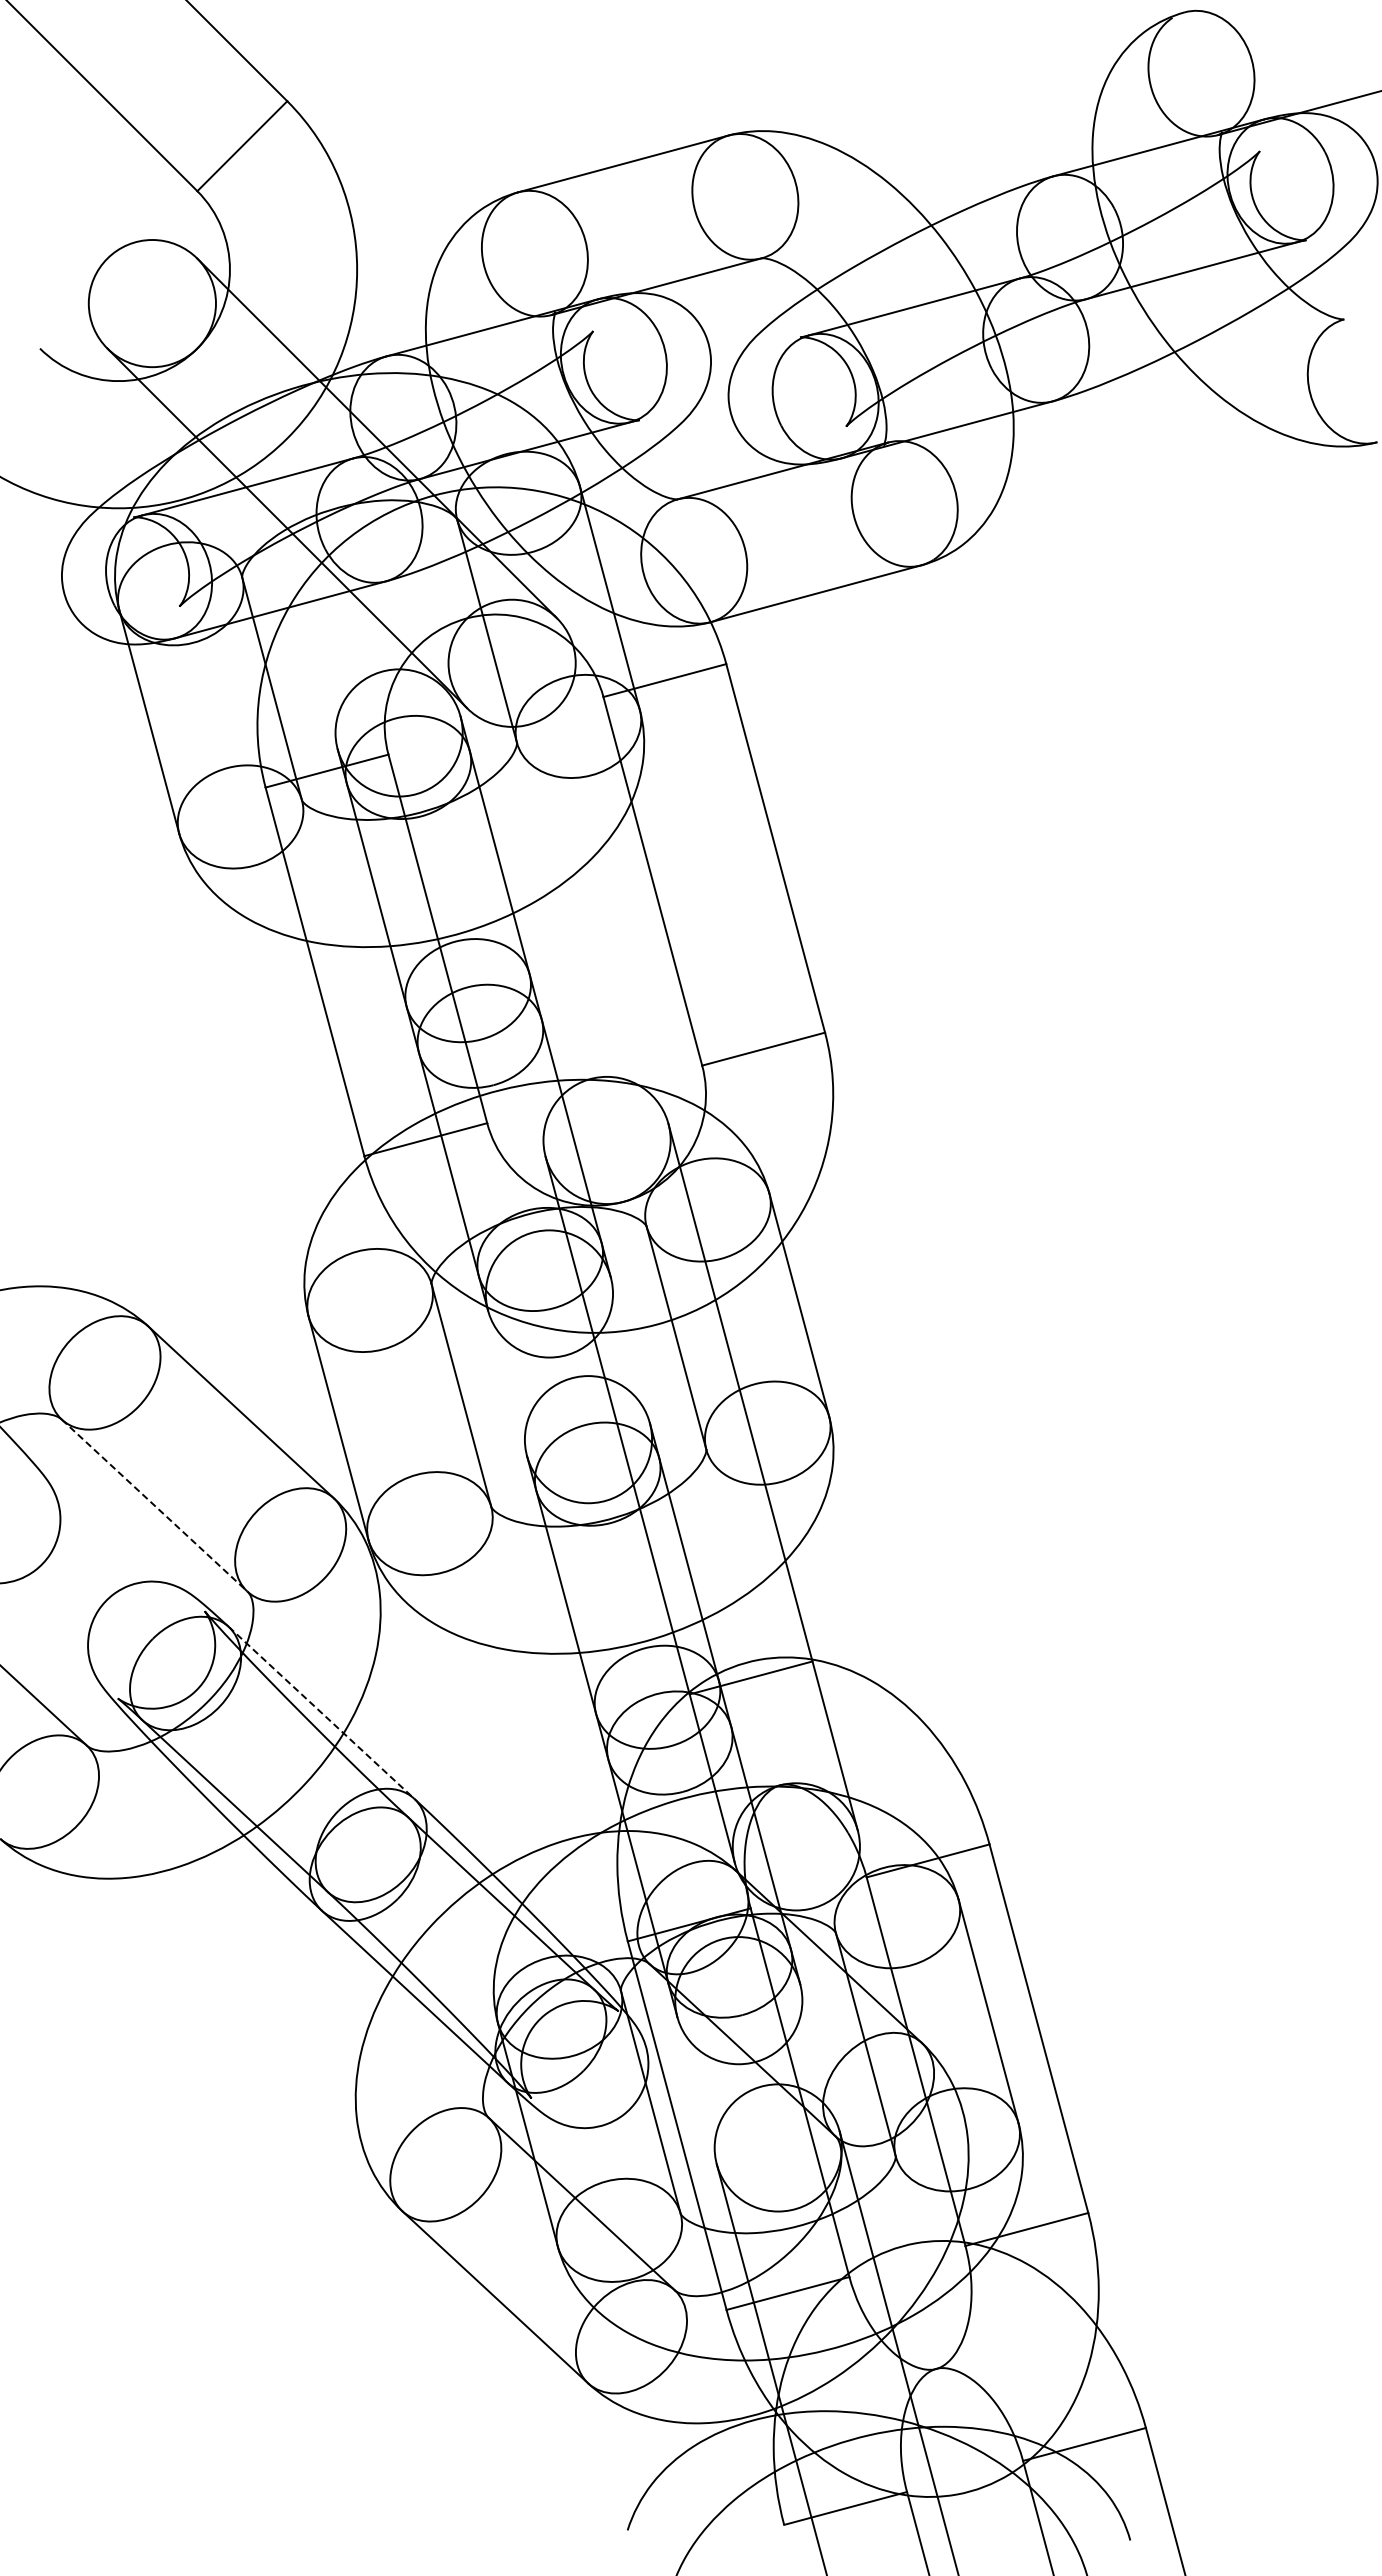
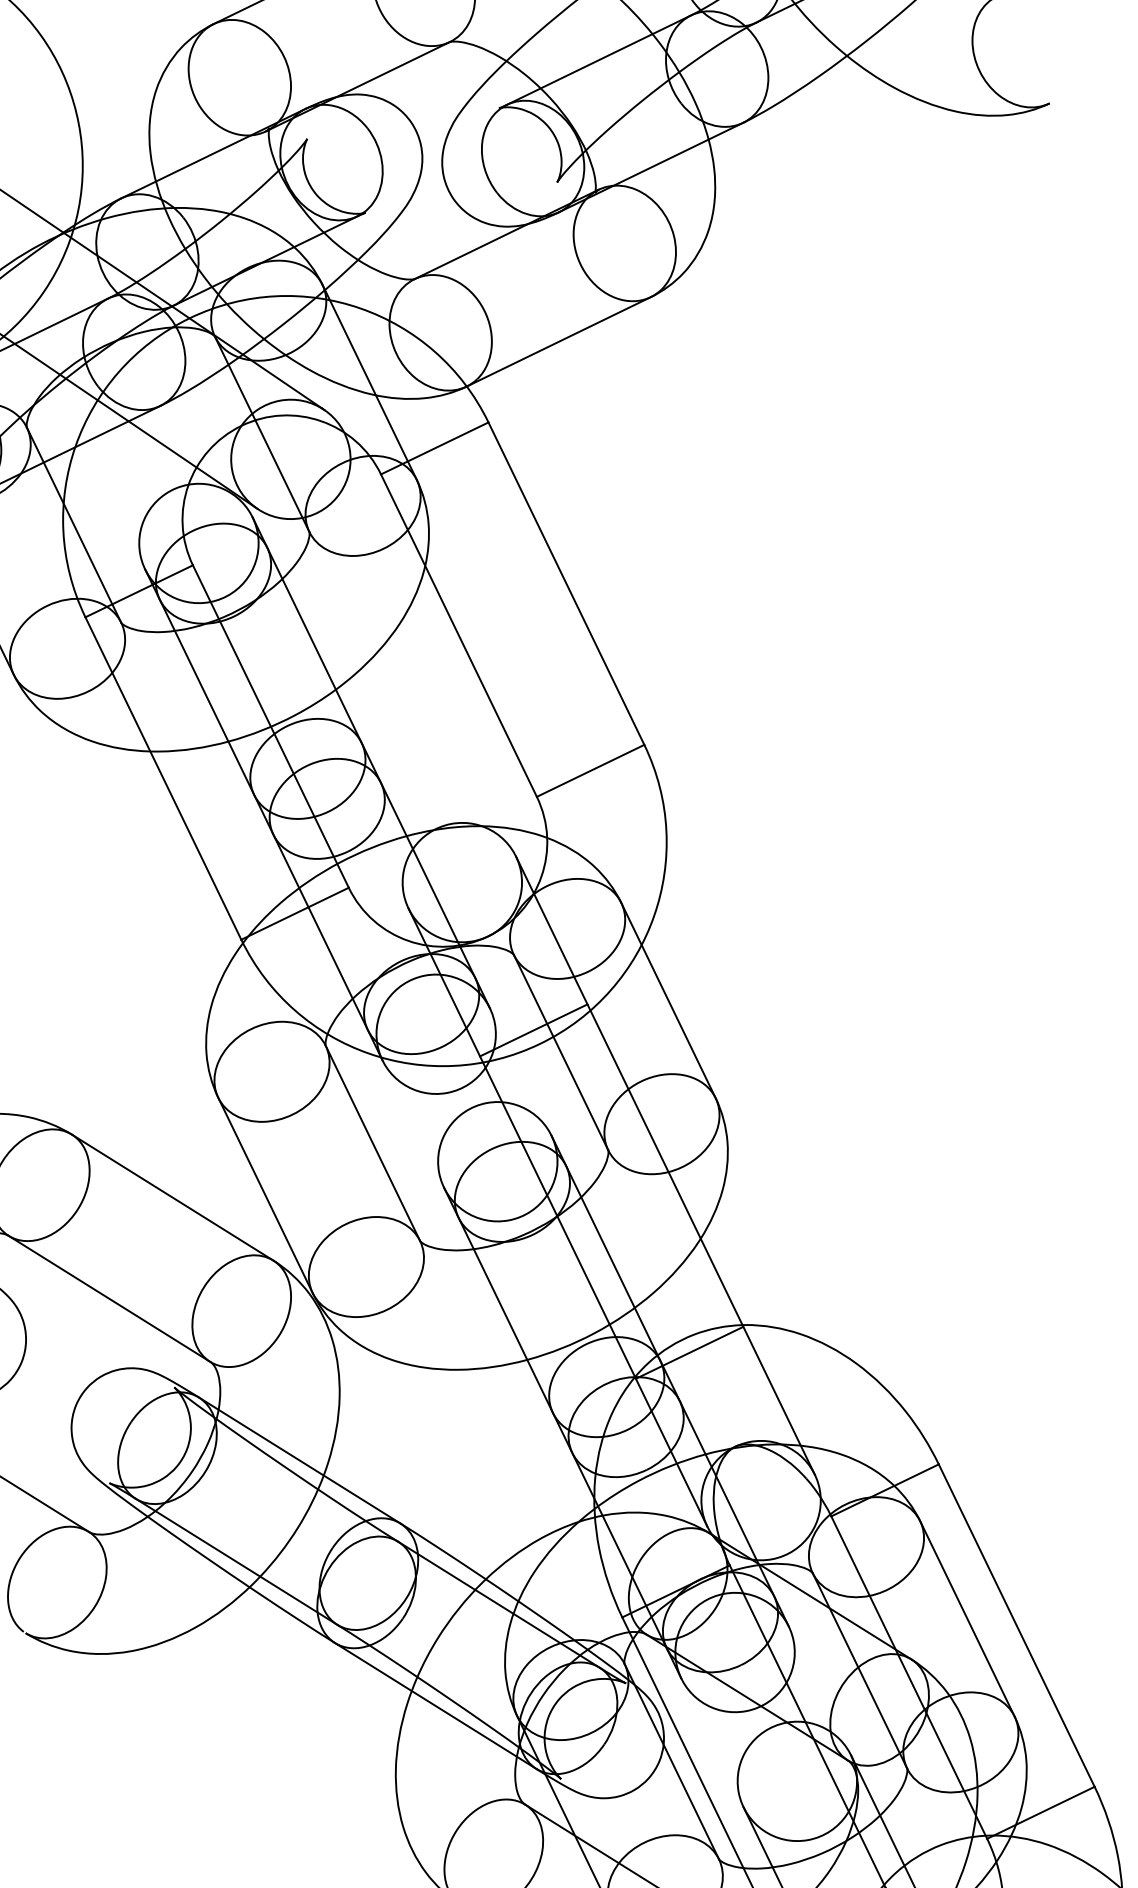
line: (651, 1308) -> (532, 1029), added
line: (154, 1505) -> (109, 1298), dashed -> solid
line: (321, 1712) -> (299, 1460), dashed -> solid

